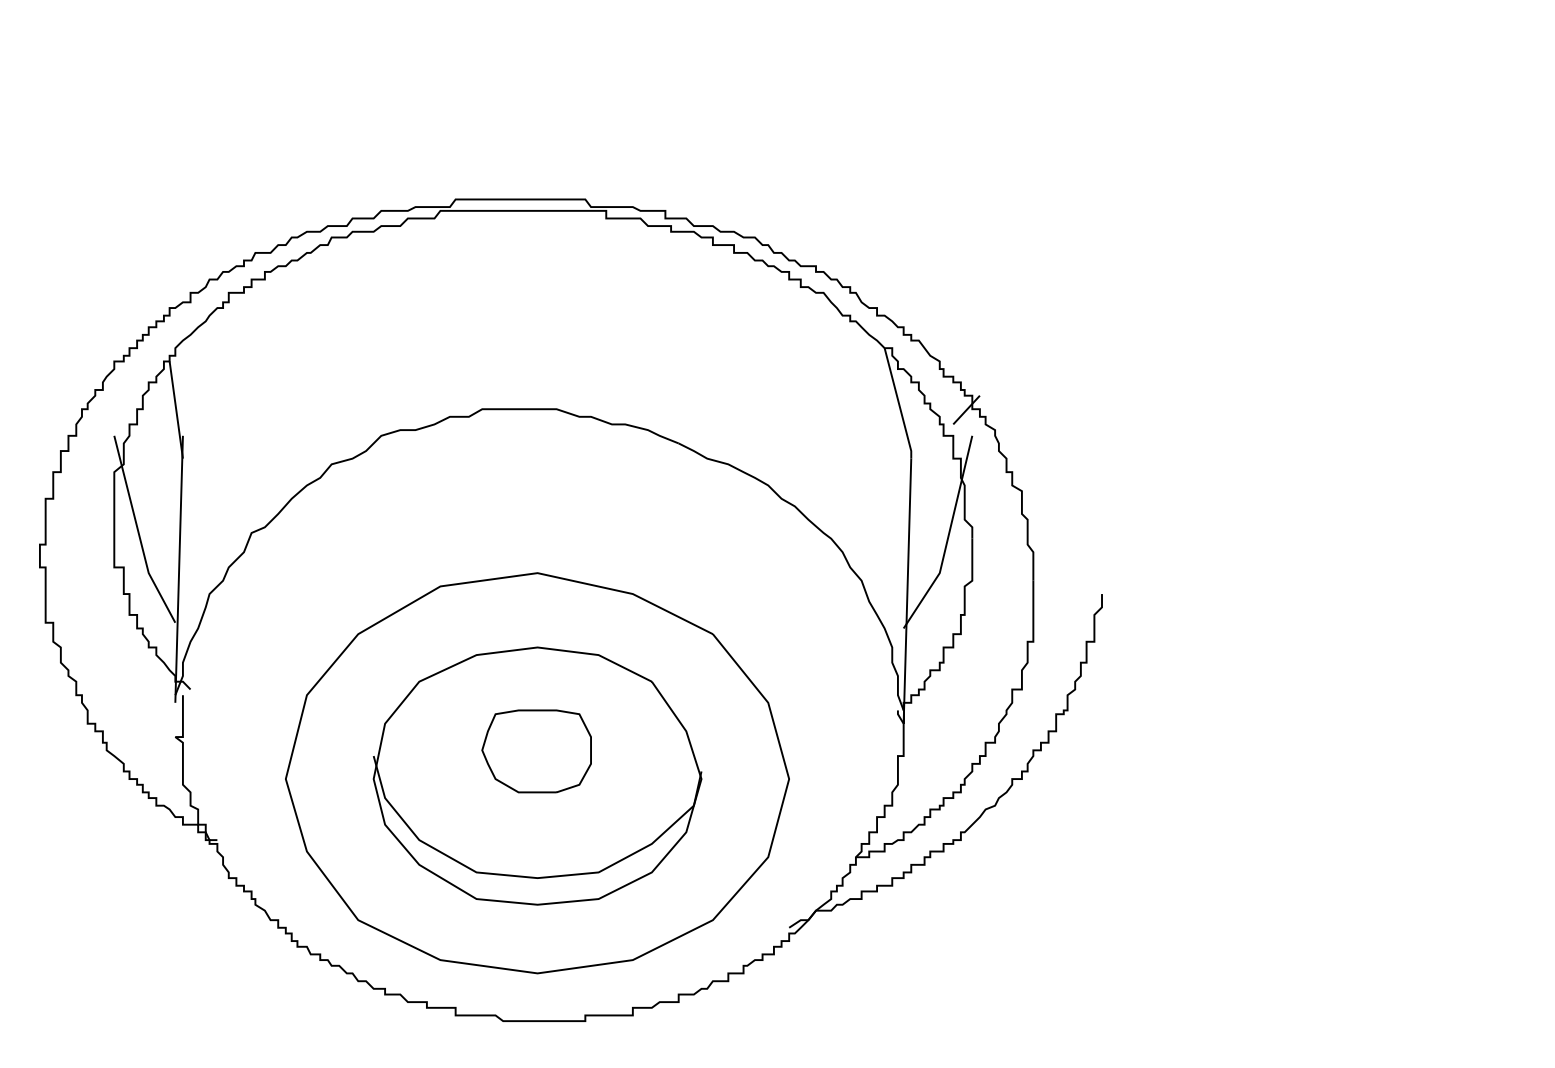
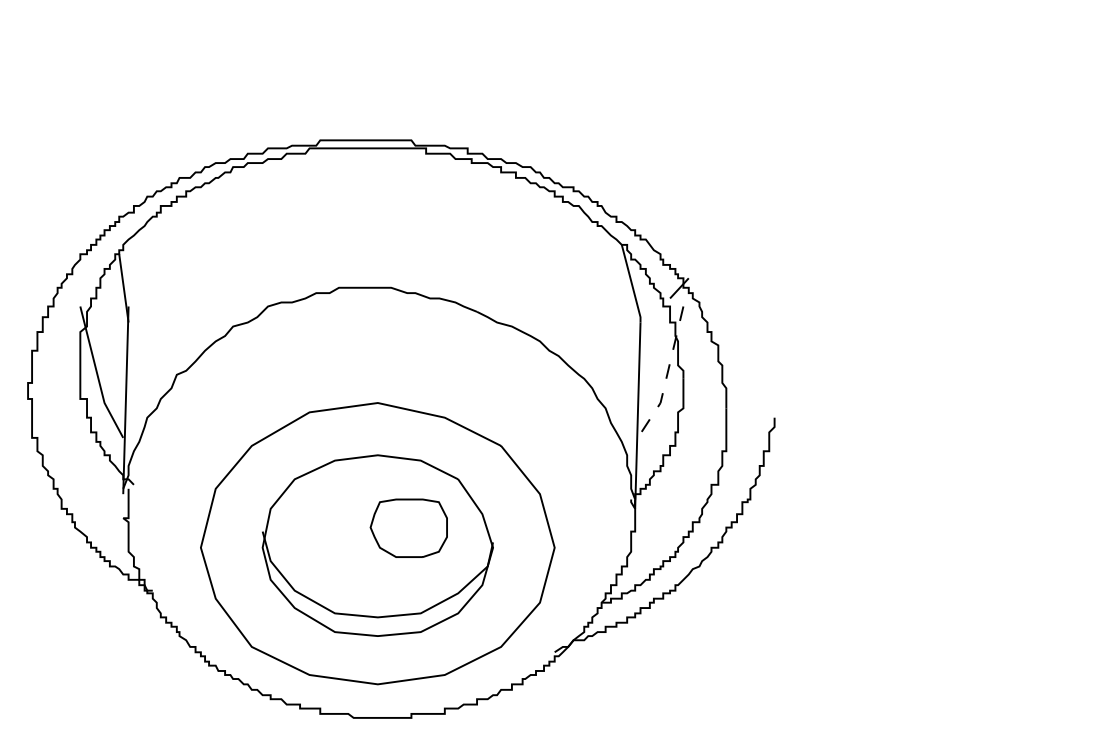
line: (948, 537) -> (666, 377), solid -> dashed
part: (536, 751) -> (408, 528), moved

